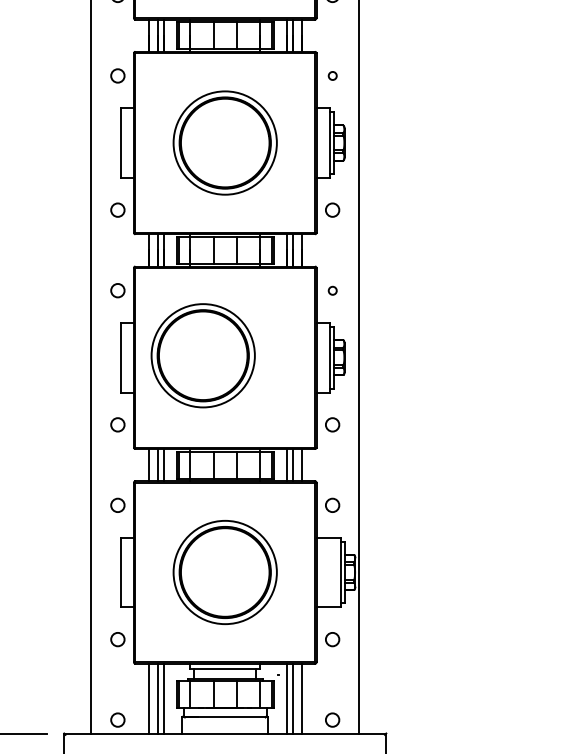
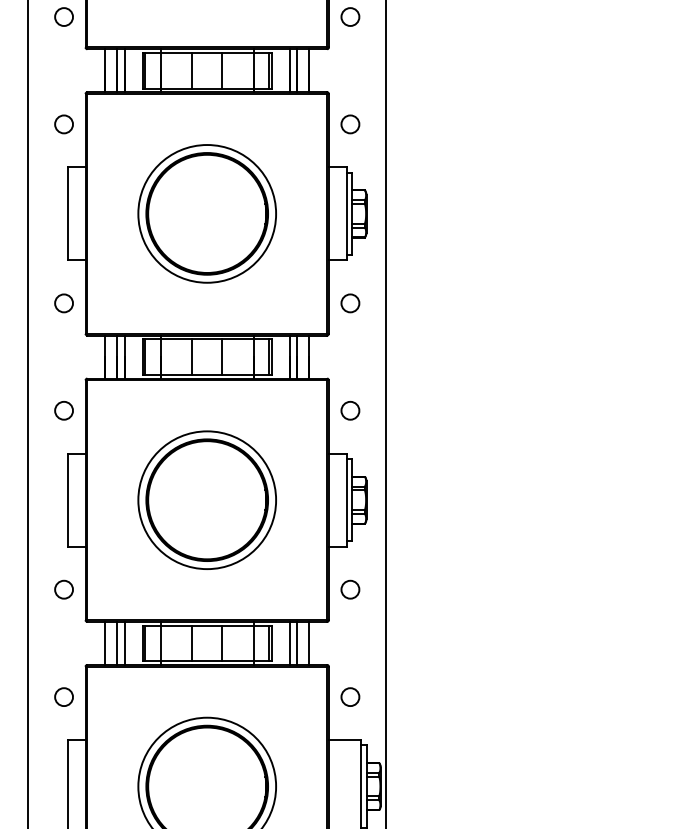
circle: (332, 75) -> (350, 123), size x1.67
circle: (332, 290) -> (350, 410), size x1.67
part: (202, 355) -> (206, 499), moved

